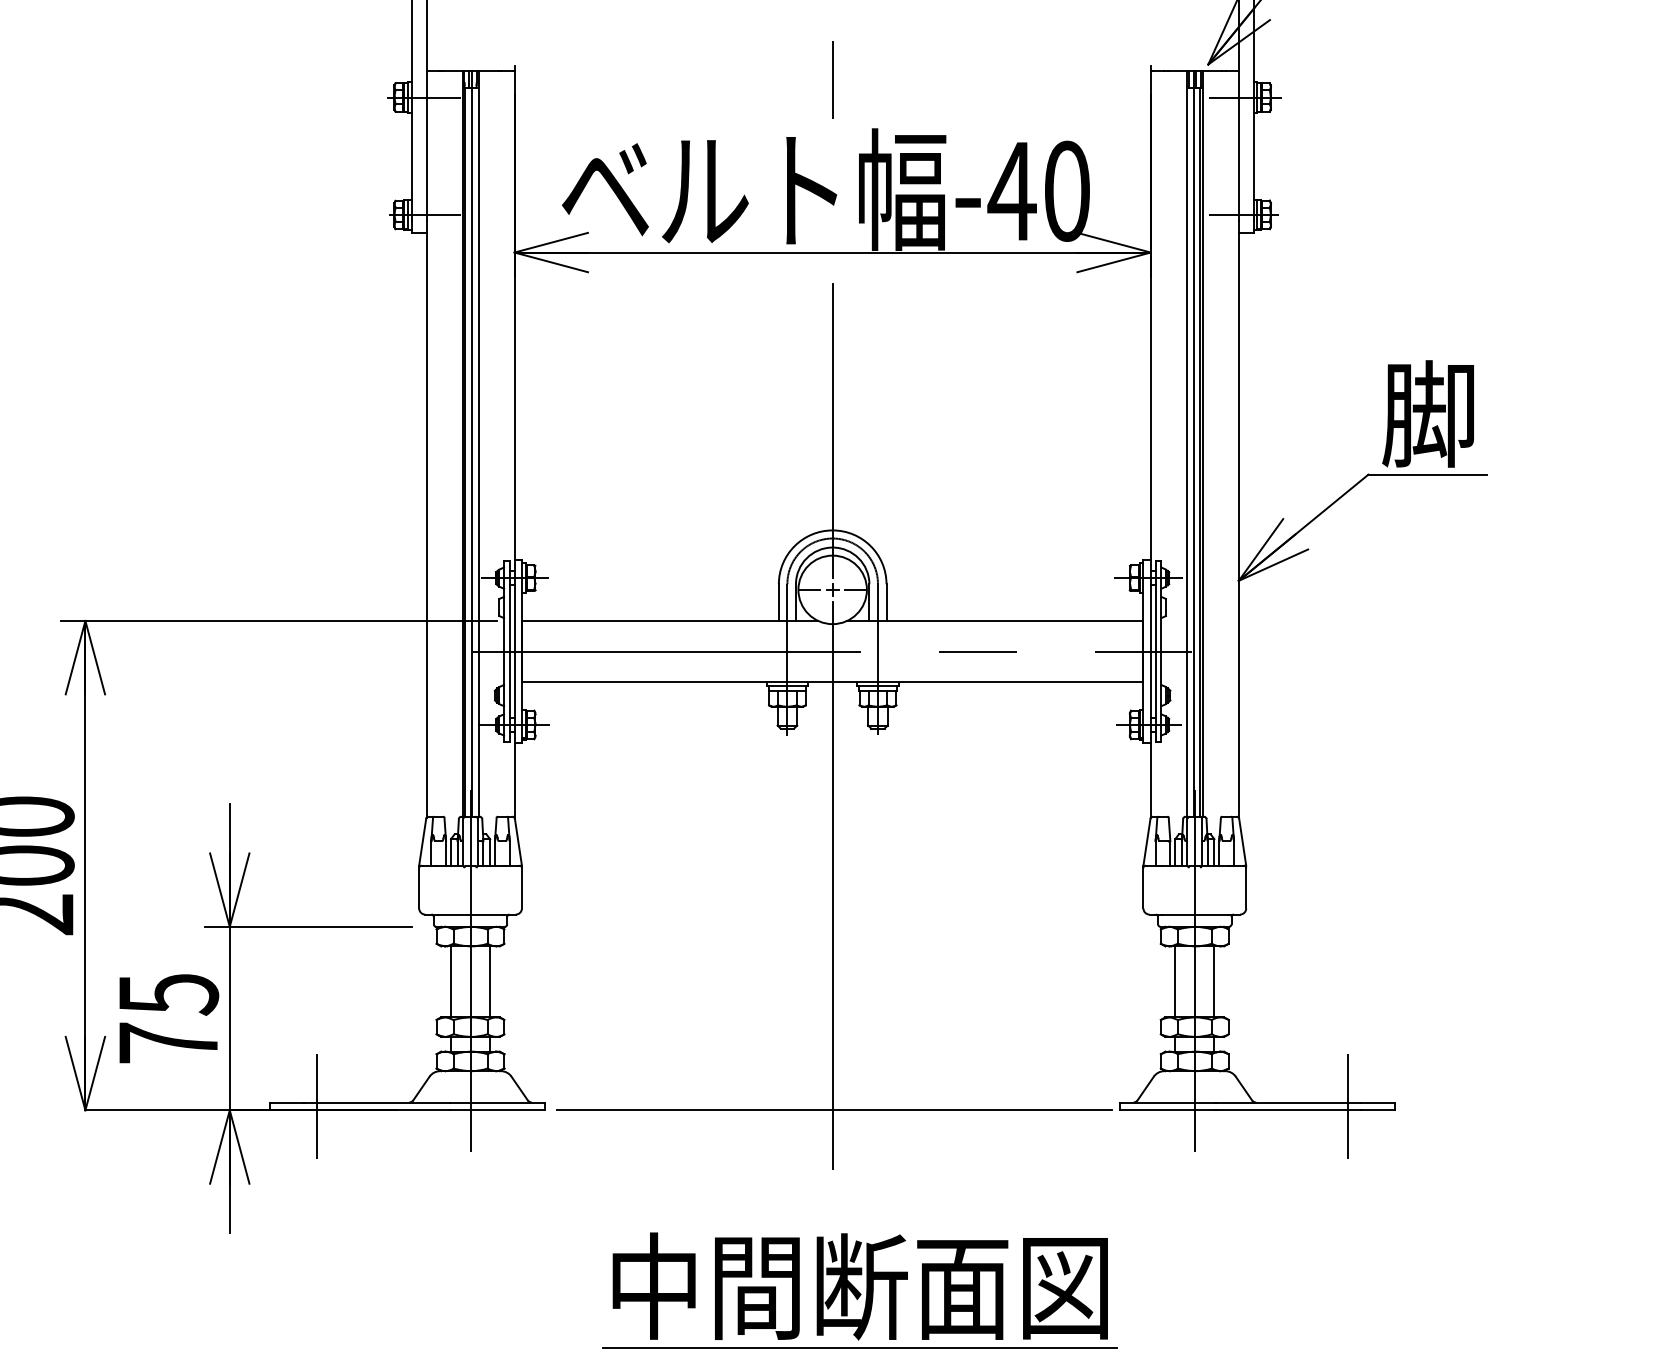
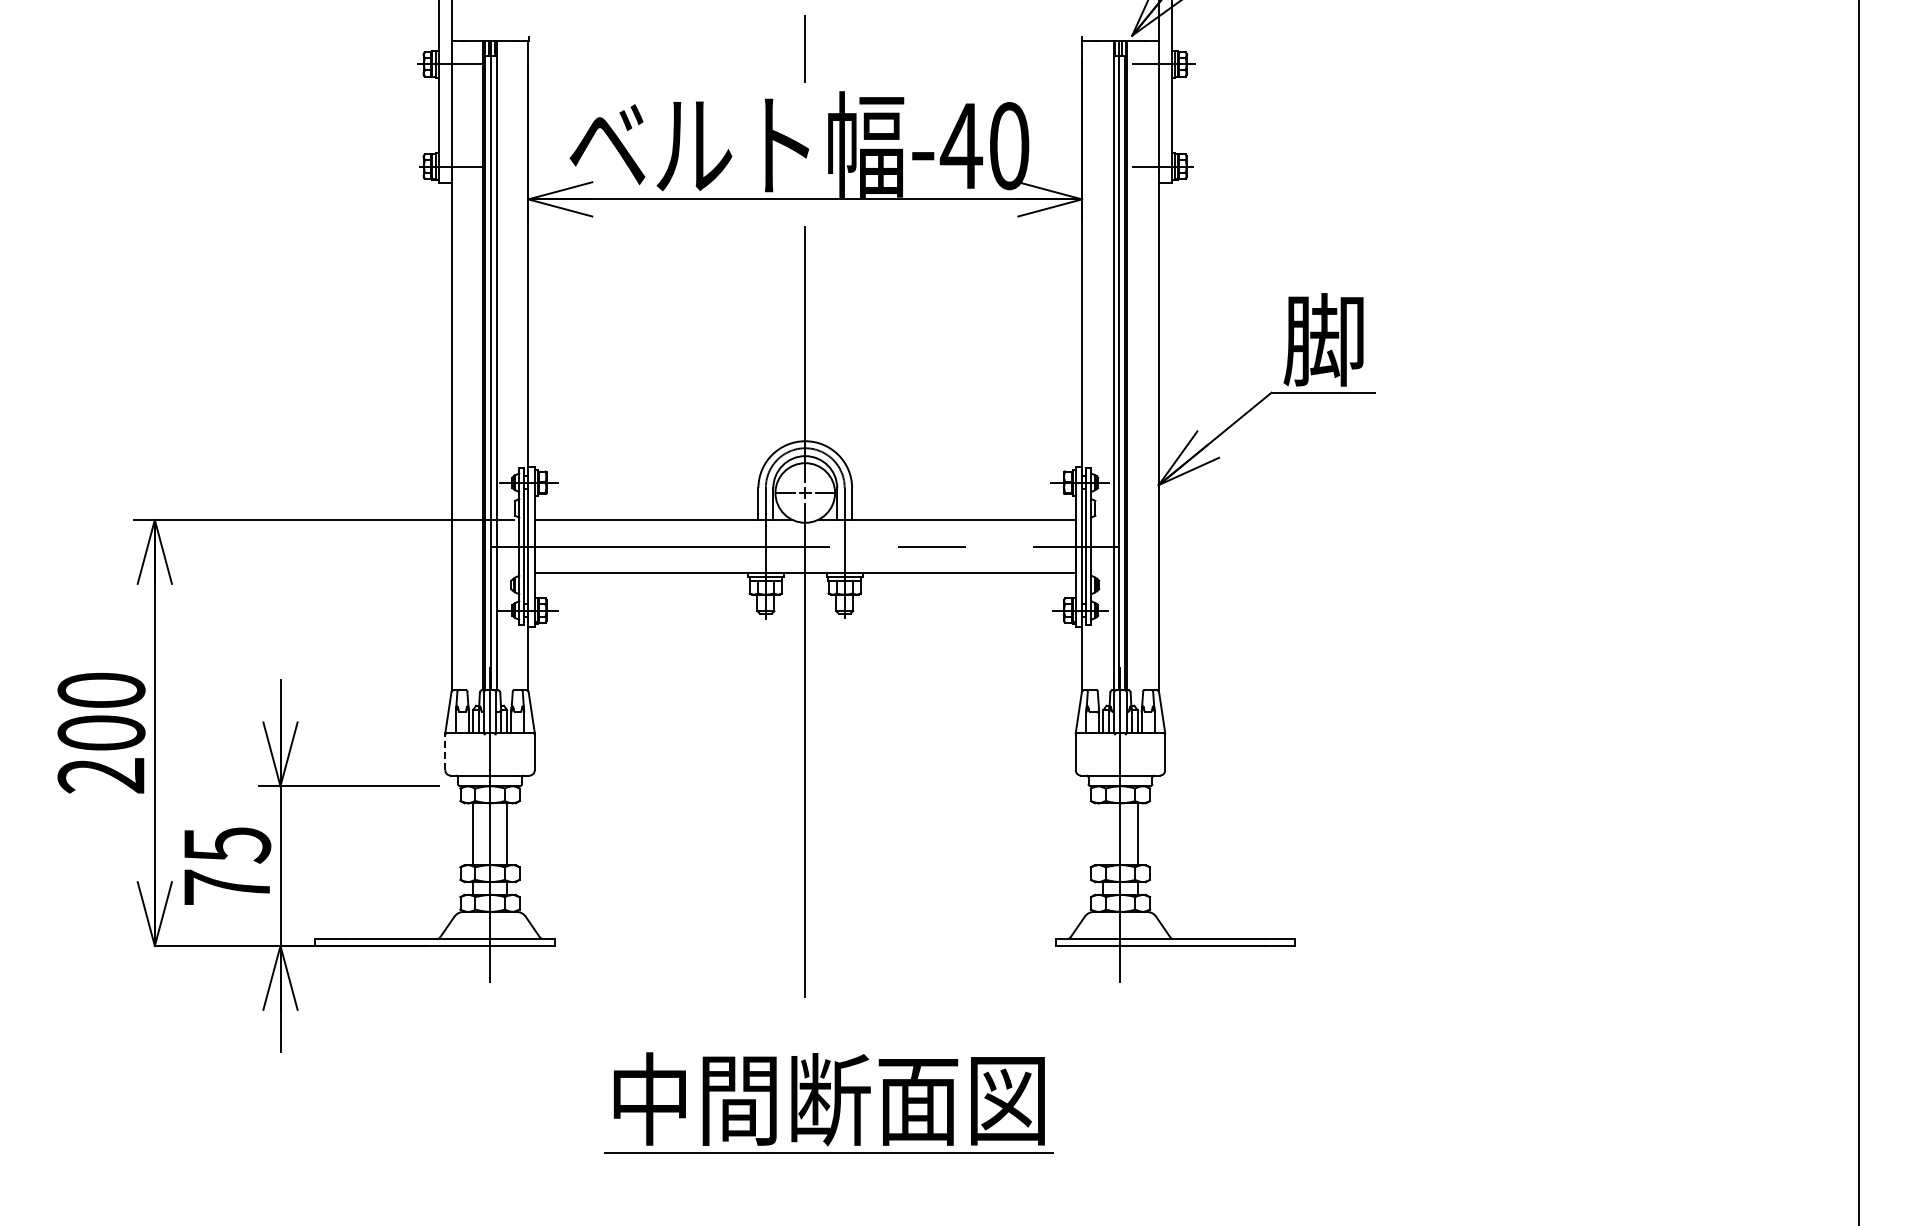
line: (419, 888) -> (445, 752), solid -> dashed
line: (1175, 982) -> (1103, 834), removed
line: (317, 1106) -> (356, 942), removed
line: (1347, 1106) -> (1253, 942), removed
line: (834, 1109) -> (806, 945), removed

